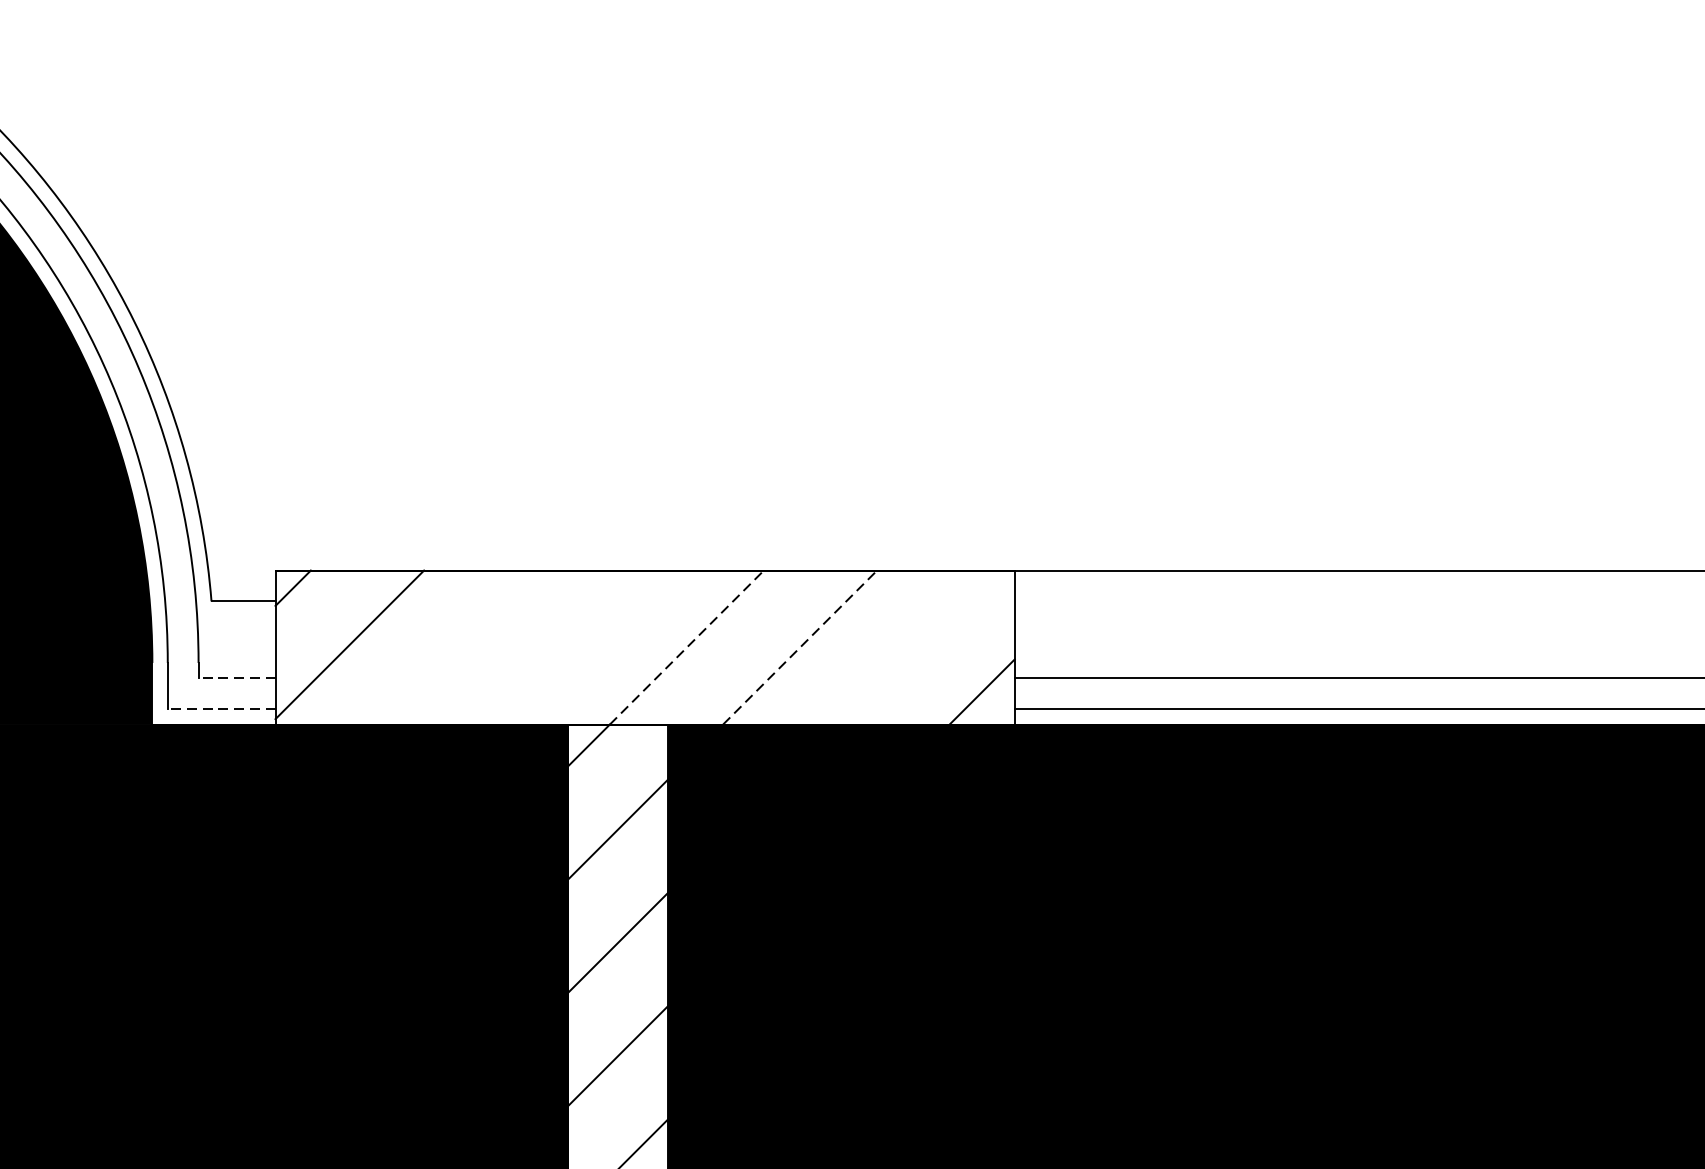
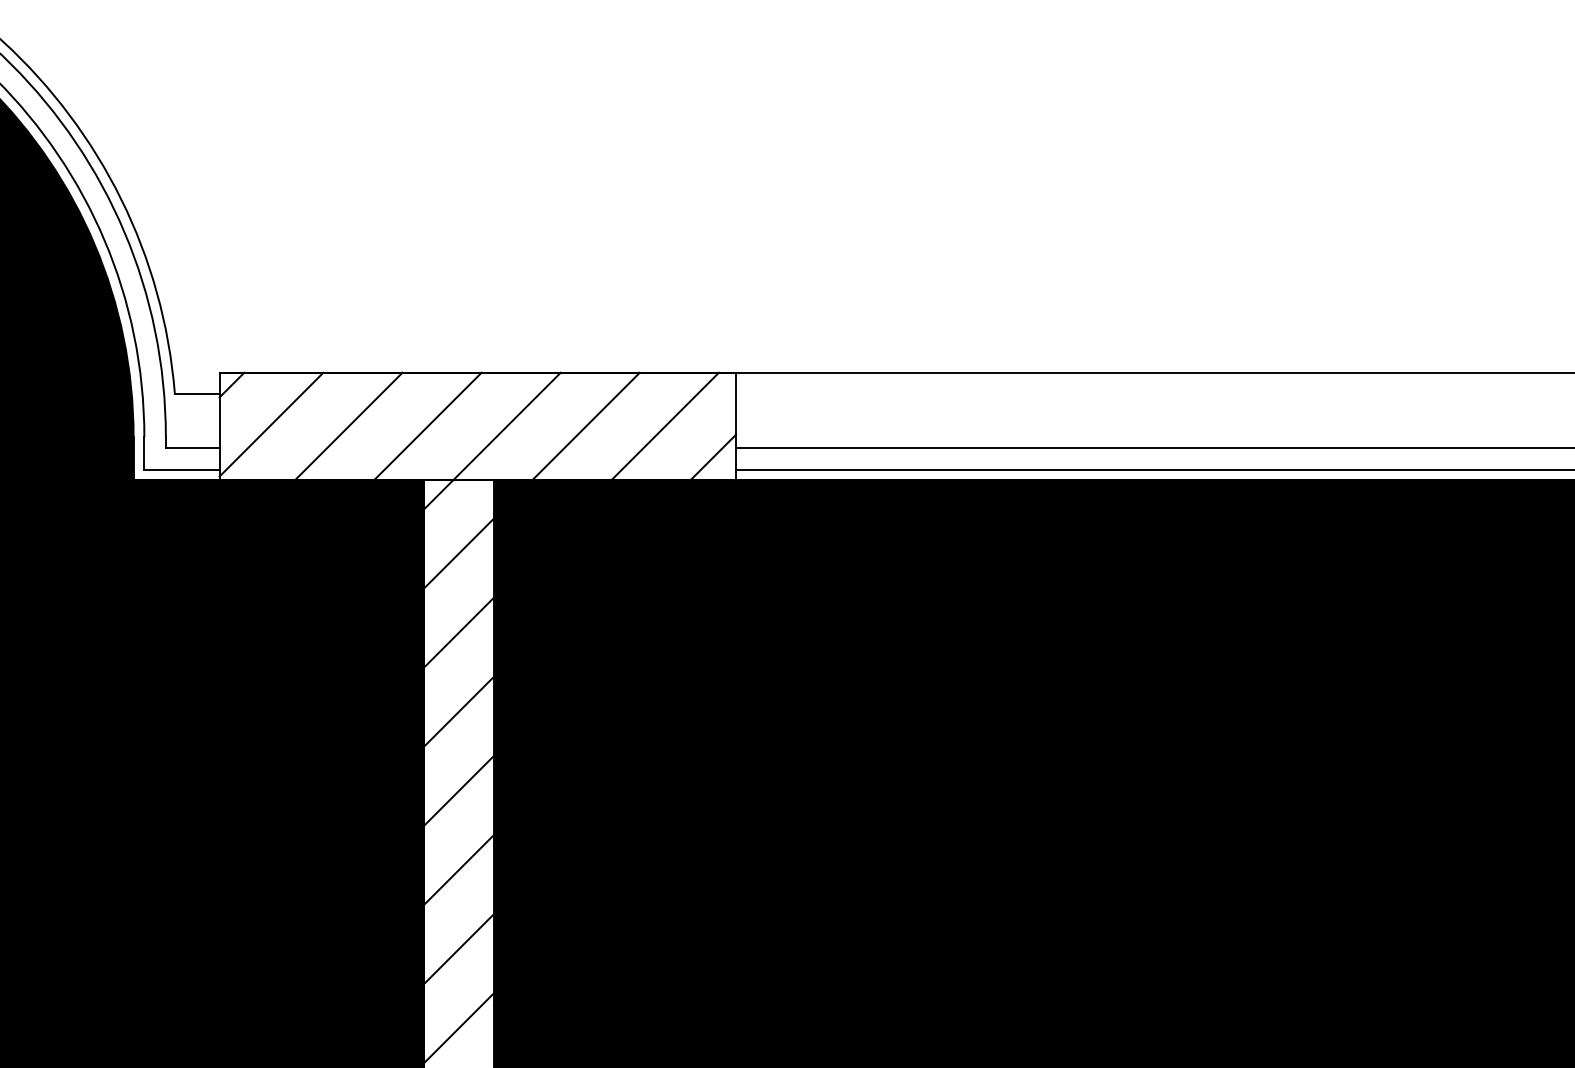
line: (460, 647) -> (348, 426), added
line: (573, 647) -> (427, 426), added
line: (687, 647) -> (507, 426), dashed -> solid
line: (800, 647) -> (586, 426), dashed -> solid
line: (912, 647) -> (664, 426), added
line: (236, 679) -> (192, 448), dashed -> solid
line: (220, 709) -> (181, 469), dashed -> solid

